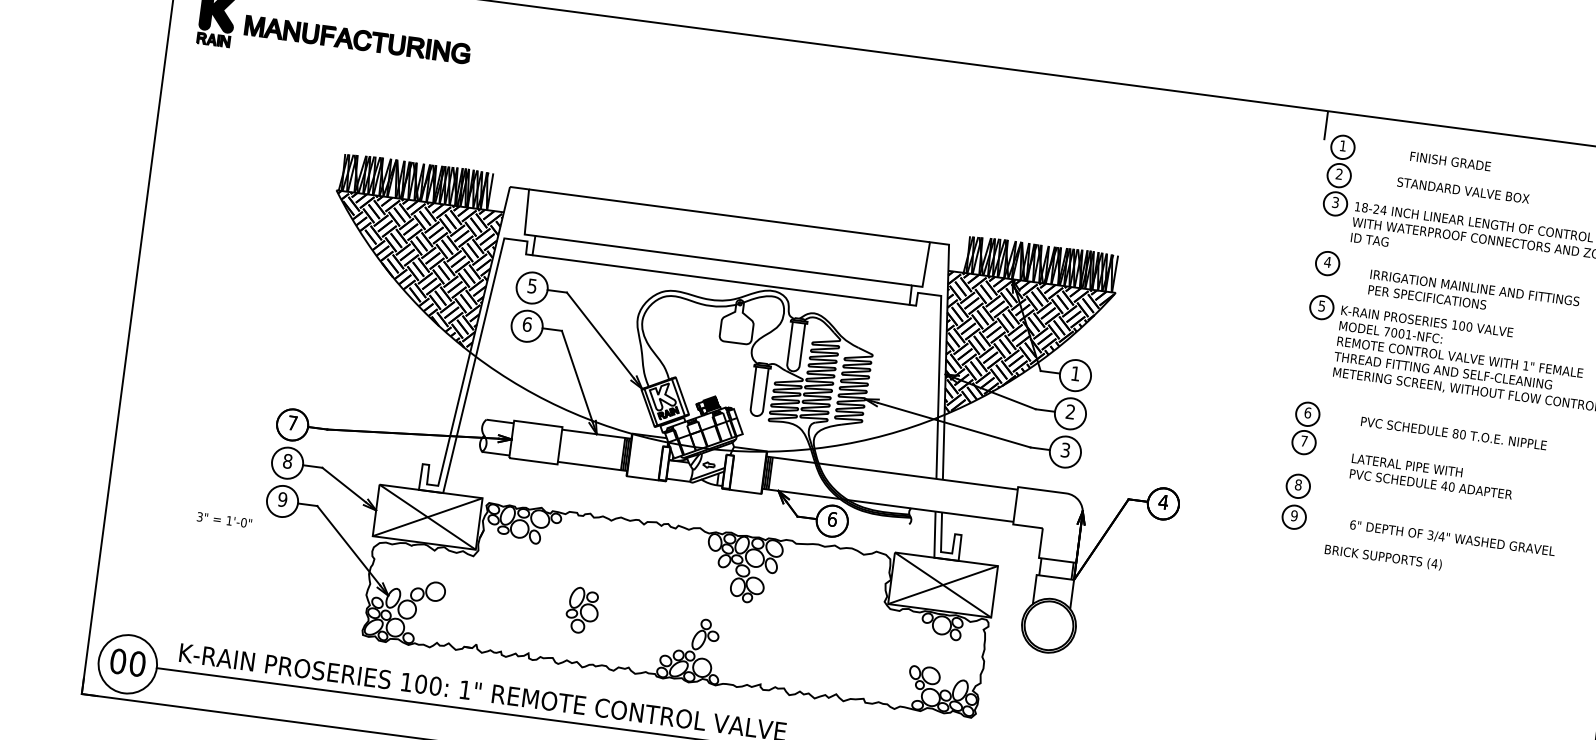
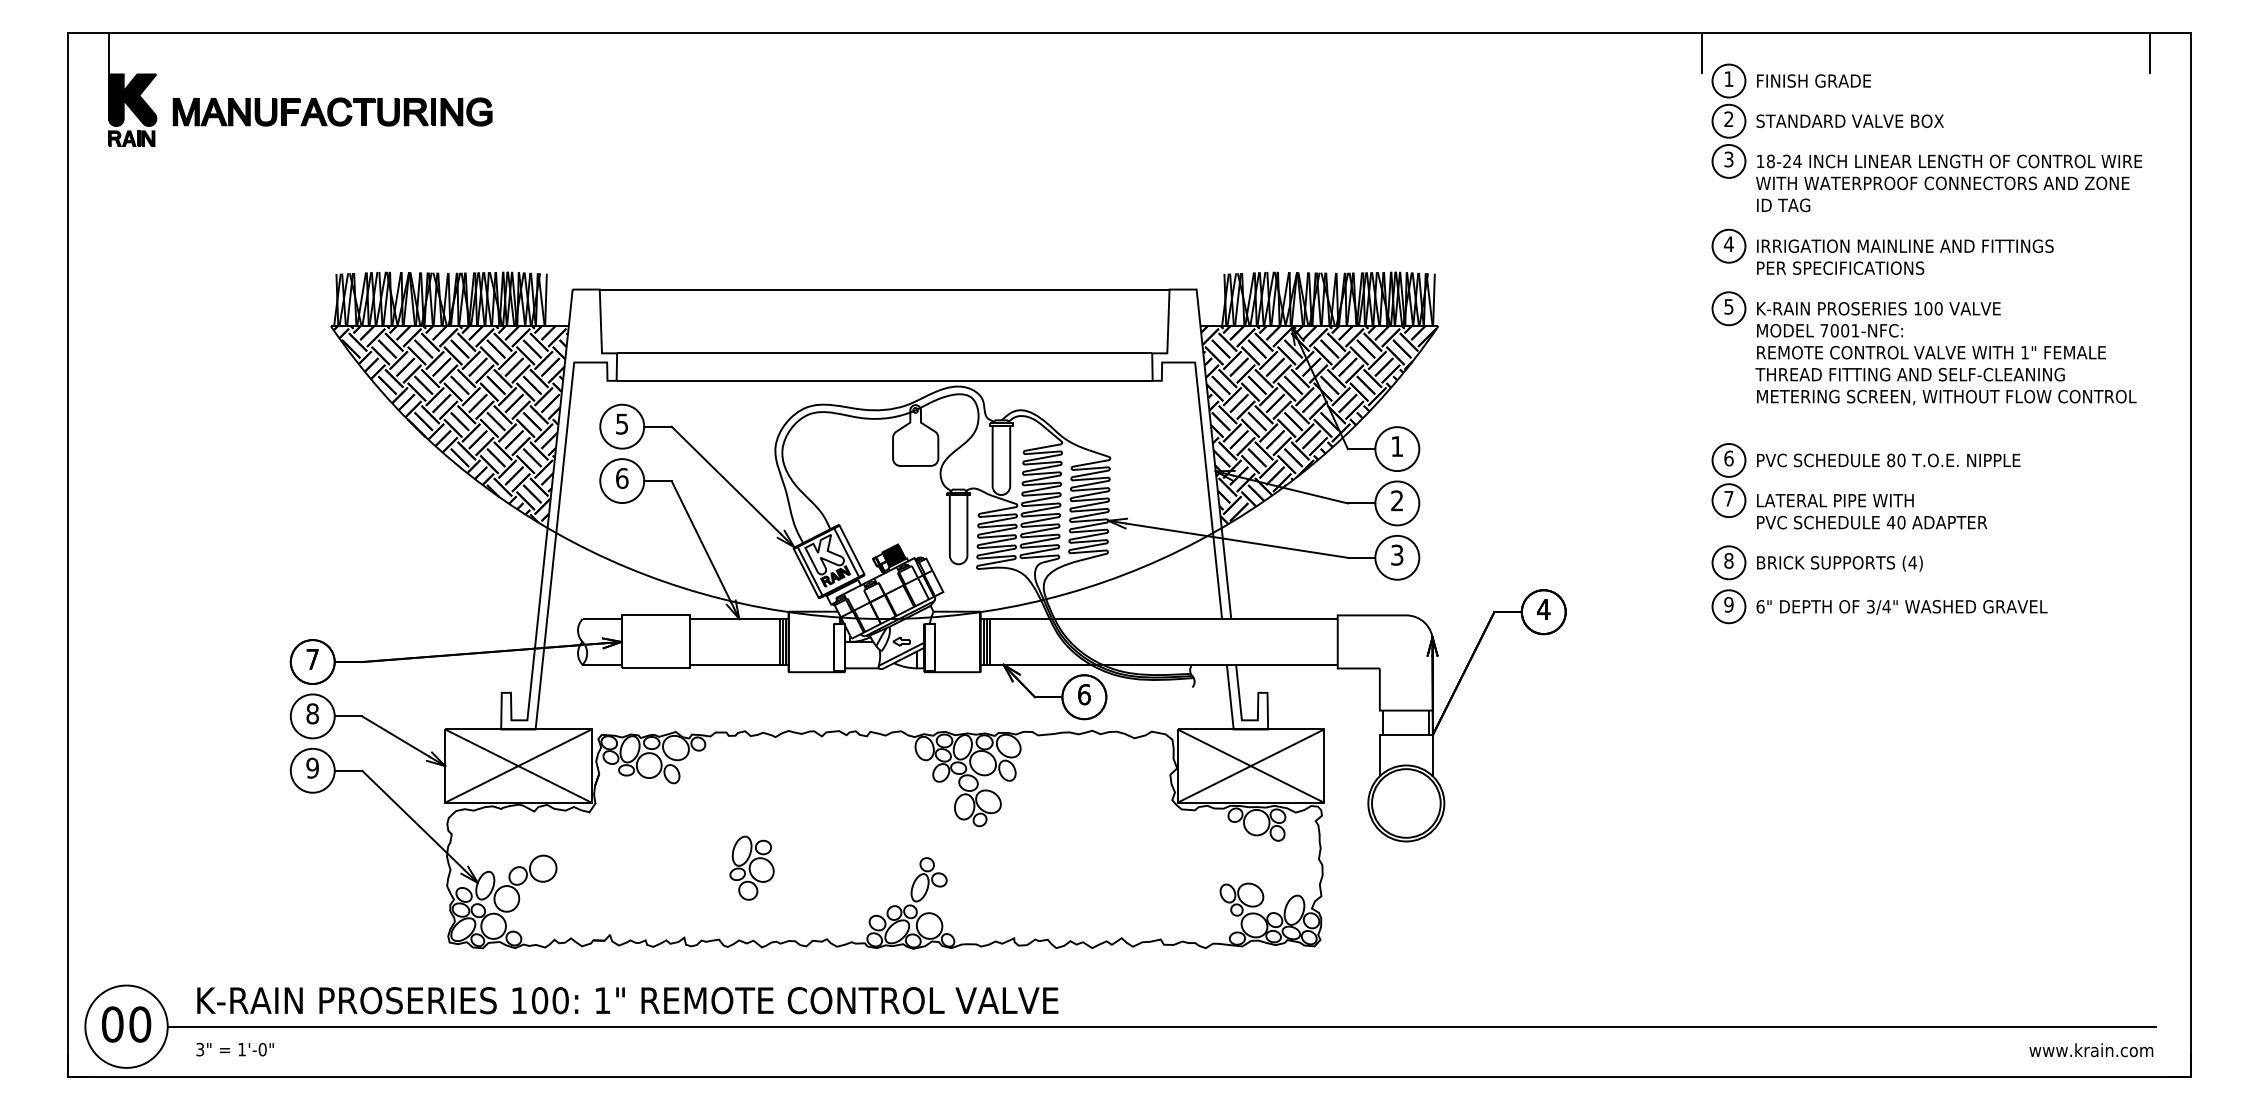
text: (1450, 161) -> (1813, 80), moved
text: (1462, 189) -> (1849, 120), moved
text: (1474, 295) -> (1905, 256), moved
text: (1453, 433) -> (1888, 460), moved
text: (1432, 476) -> (1872, 511), moved
text: (224, 520) -> (234, 1049), moved
text: (1452, 538) -> (1901, 607), moved
text: (1383, 557) -> (1839, 563), moved

